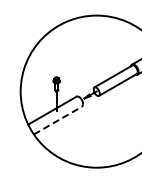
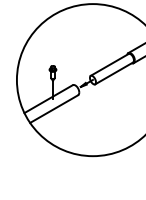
line: (58, 121) -> (54, 109), dashed -> solid

